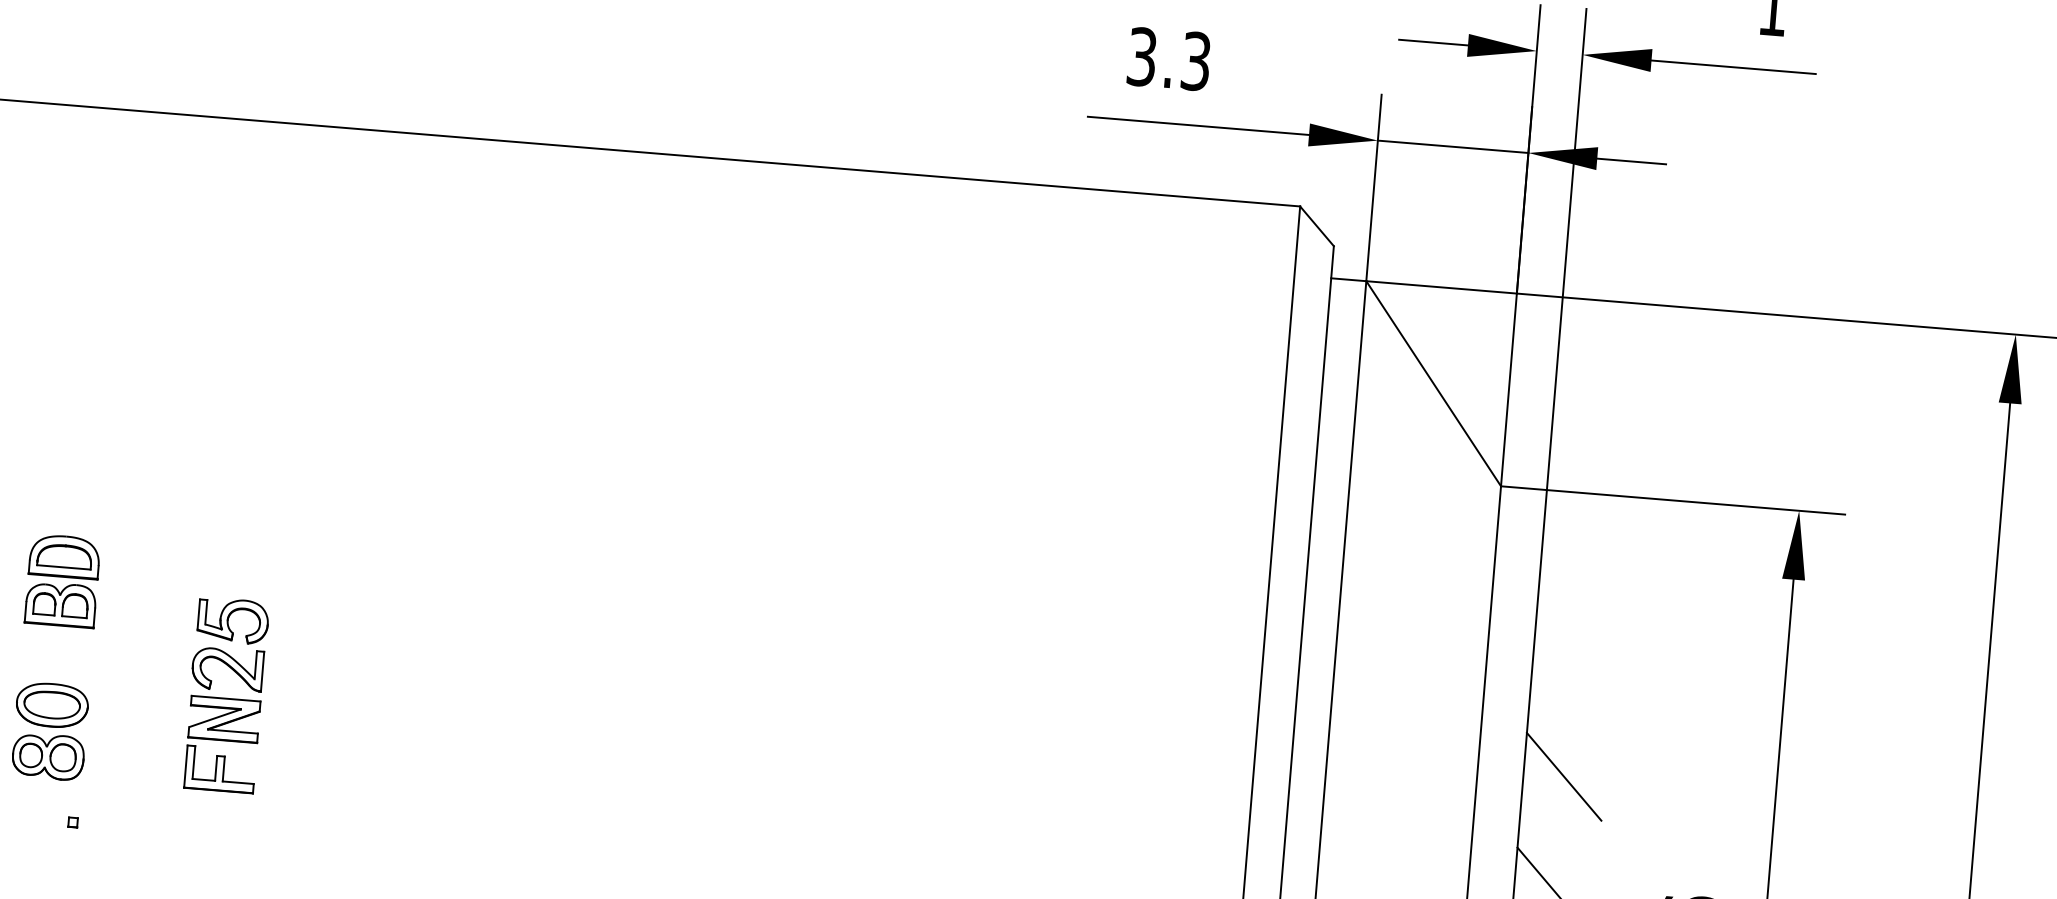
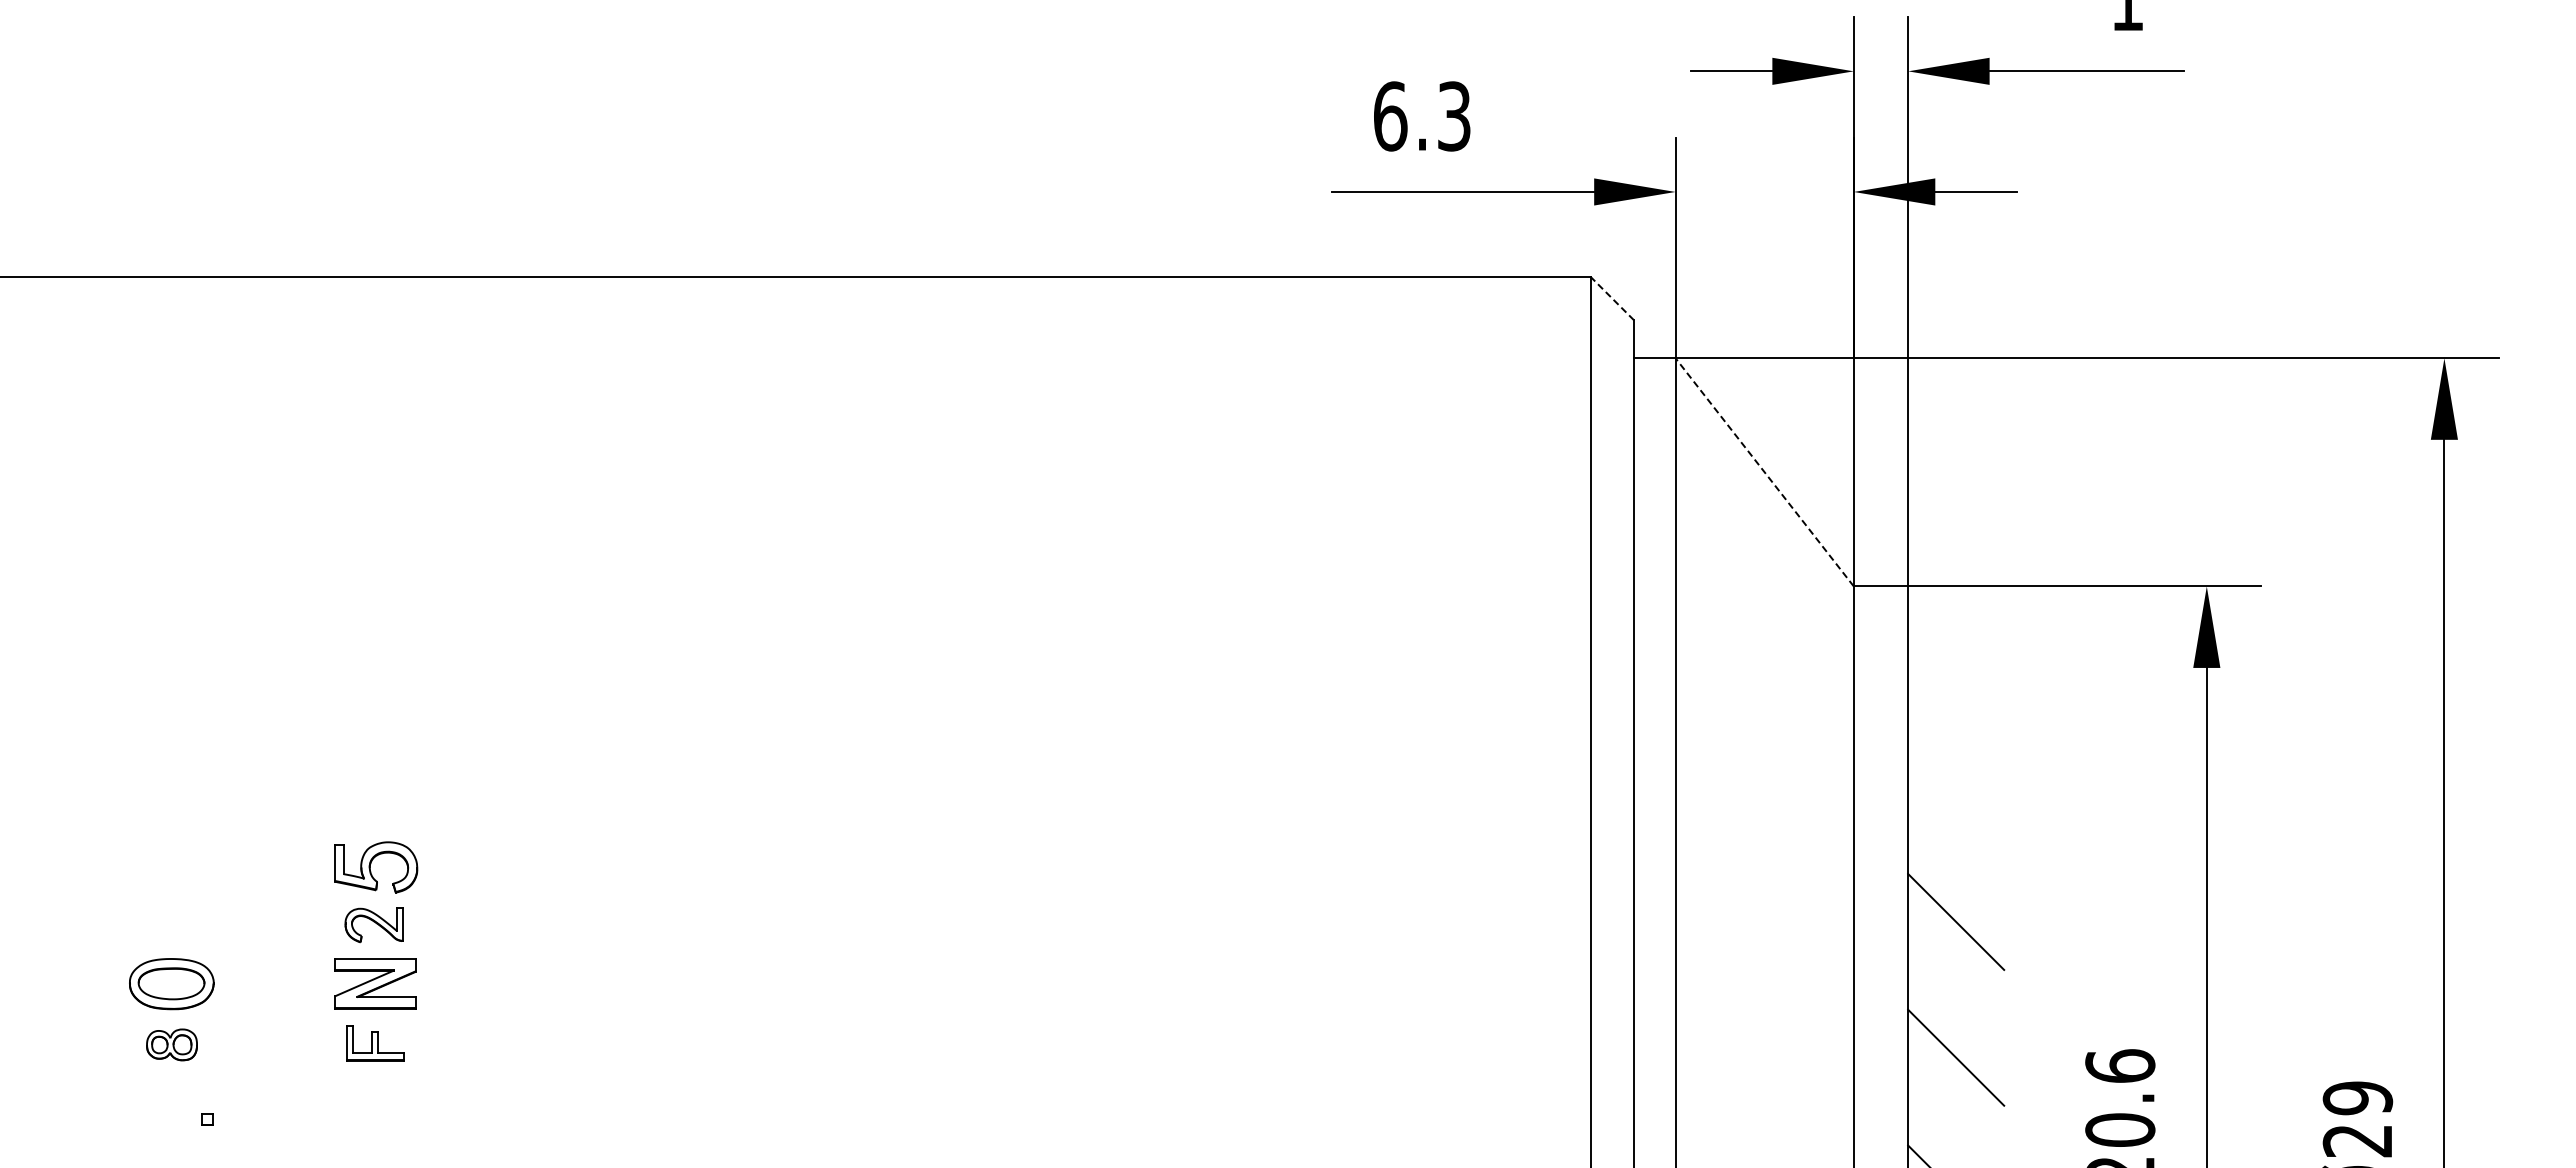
text: (1142, 57) -> (1390, 116), 3.3 -> 6.3
line: (1452, 146) -> (1764, 191), removed
line: (1317, 226) -> (1612, 298), solid -> dashed
line: (1433, 383) -> (1764, 472), solid -> dashed
part: (62, 580) -> (171, 836), removed
part: (227, 669) -> (374, 925), size x0.7
part: (47, 756) -> (171, 1044), size x0.6
part: (220, 768) -> (375, 1042), size x0.7

